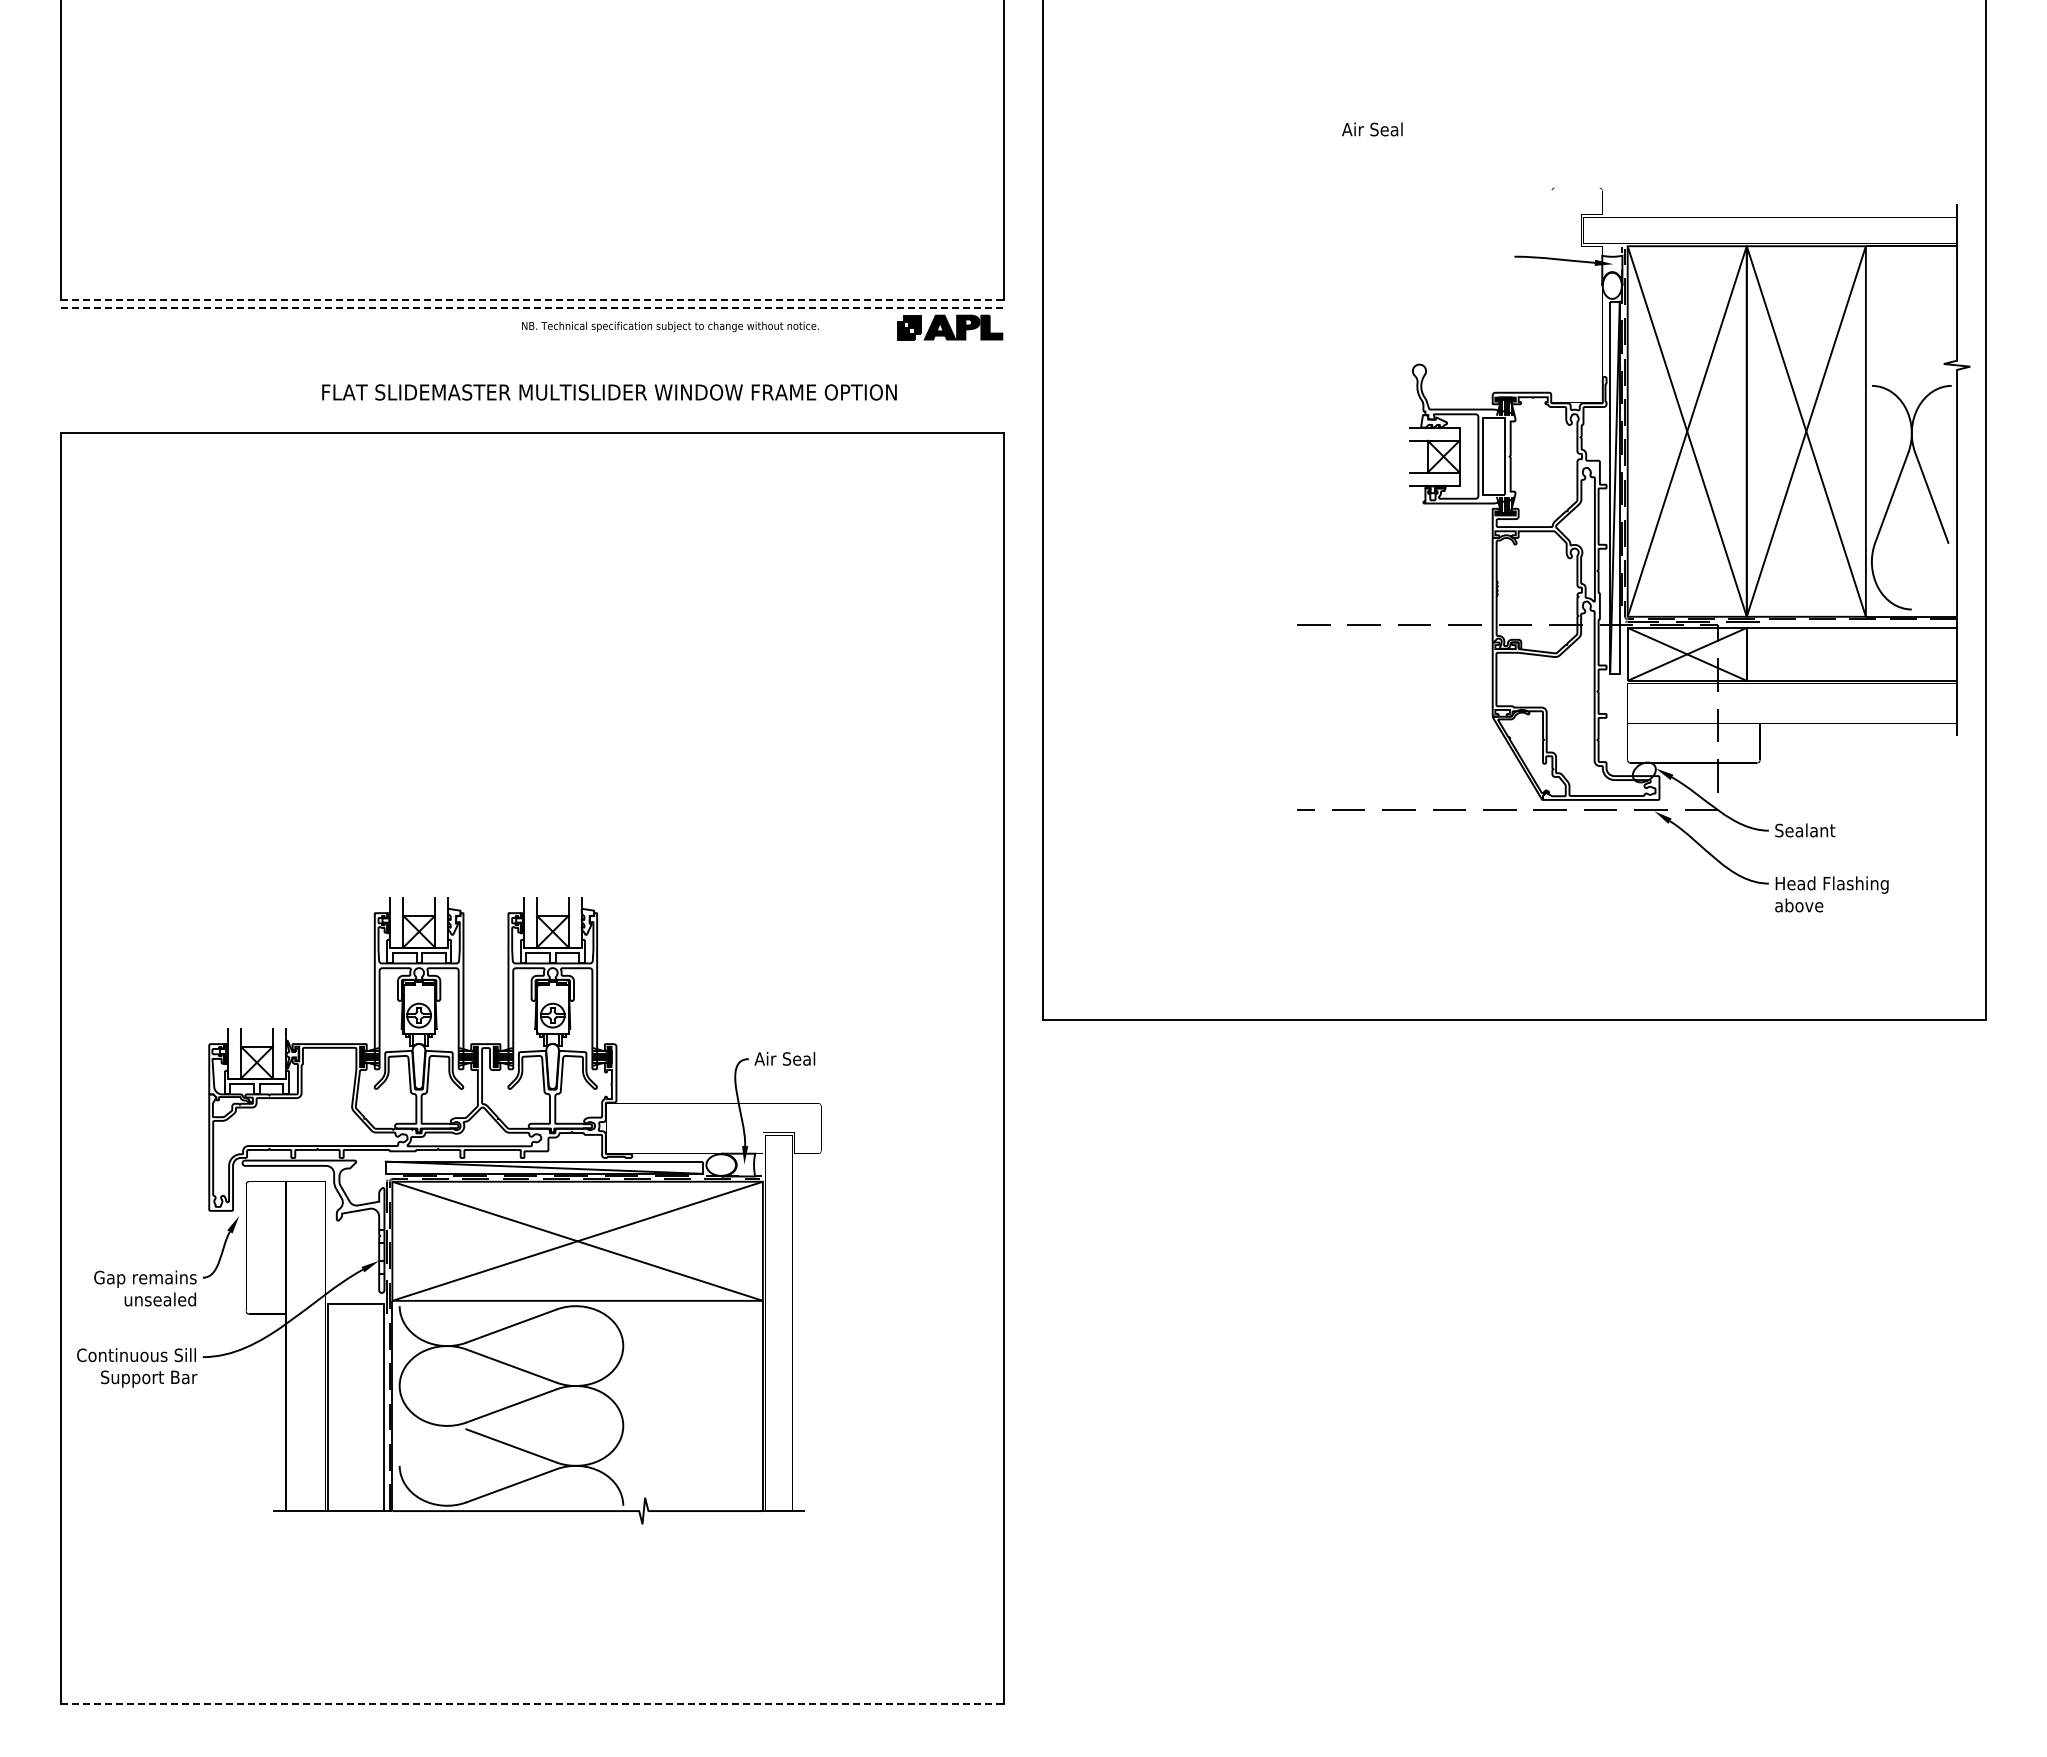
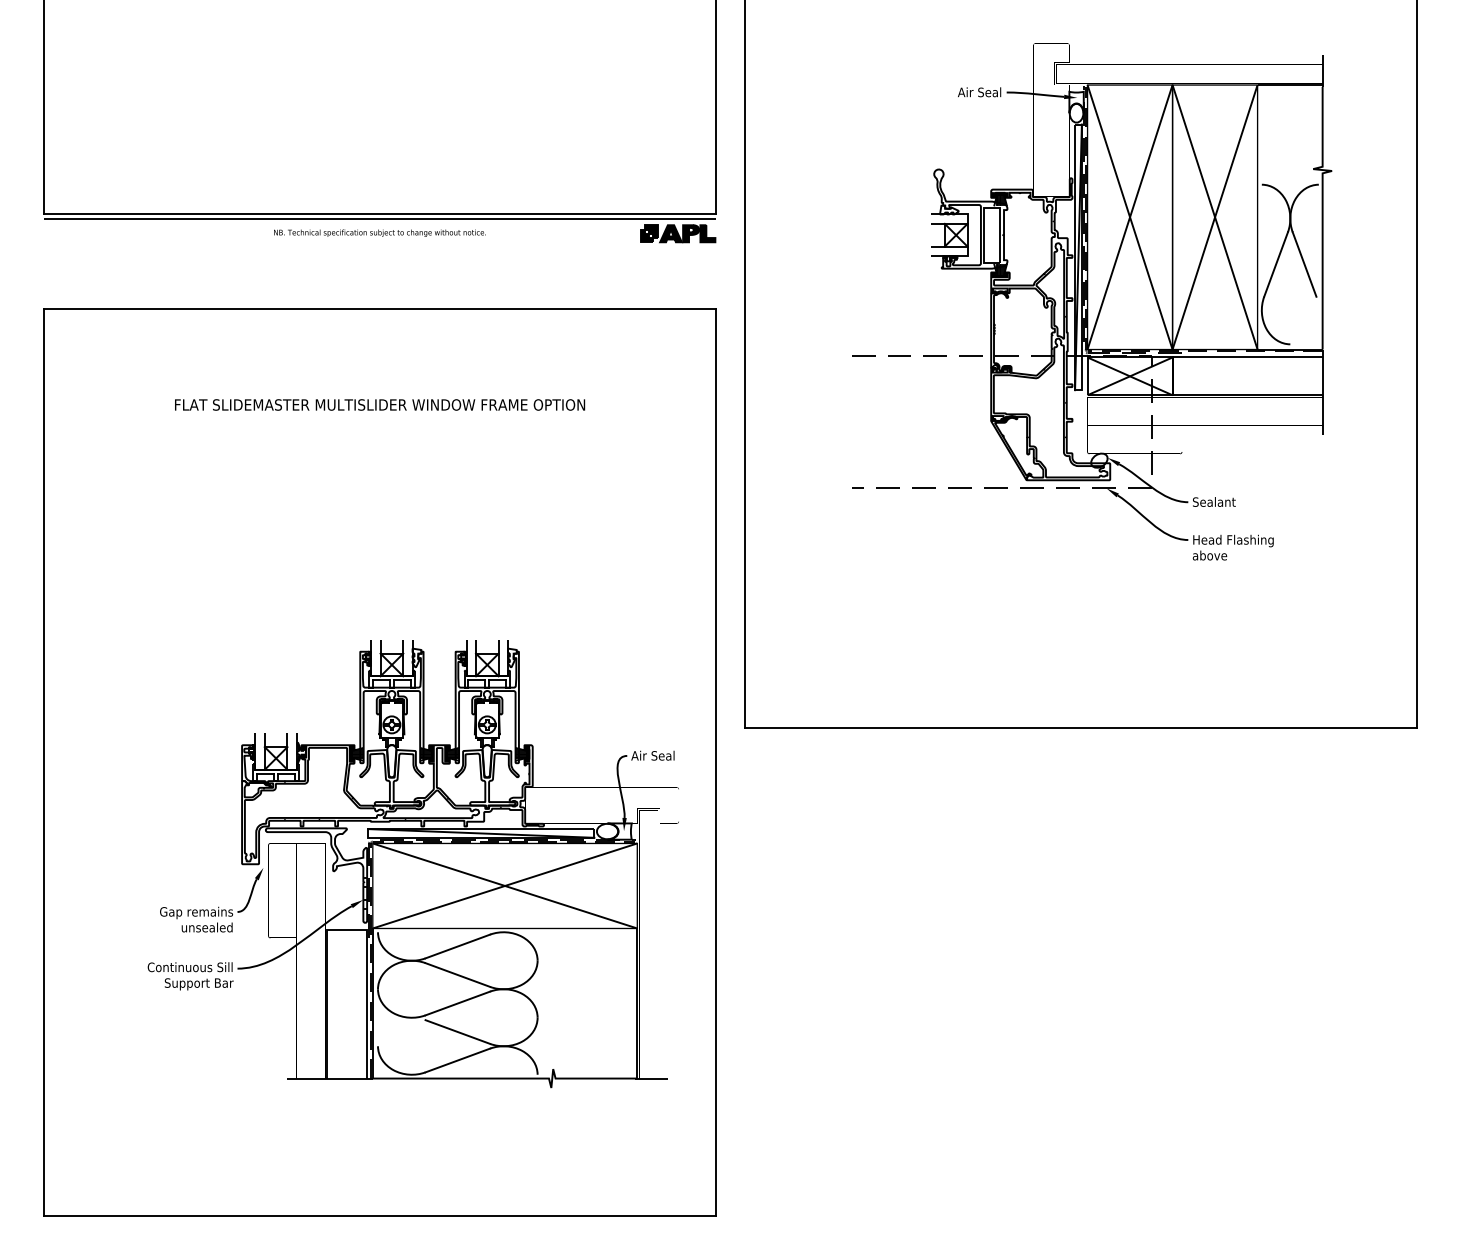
line: (533, 299) -> (380, 213), dashed -> solid
line: (533, 307) -> (380, 219), dashed -> solid
text: (670, 326) -> (380, 232), moved
text: (609, 392) -> (380, 405), moved
part: (1633, 549) -> (1091, 301), moved
part: (449, 1210) -> (413, 863), moved
line: (533, 1704) -> (380, 1216), dashed -> solid

